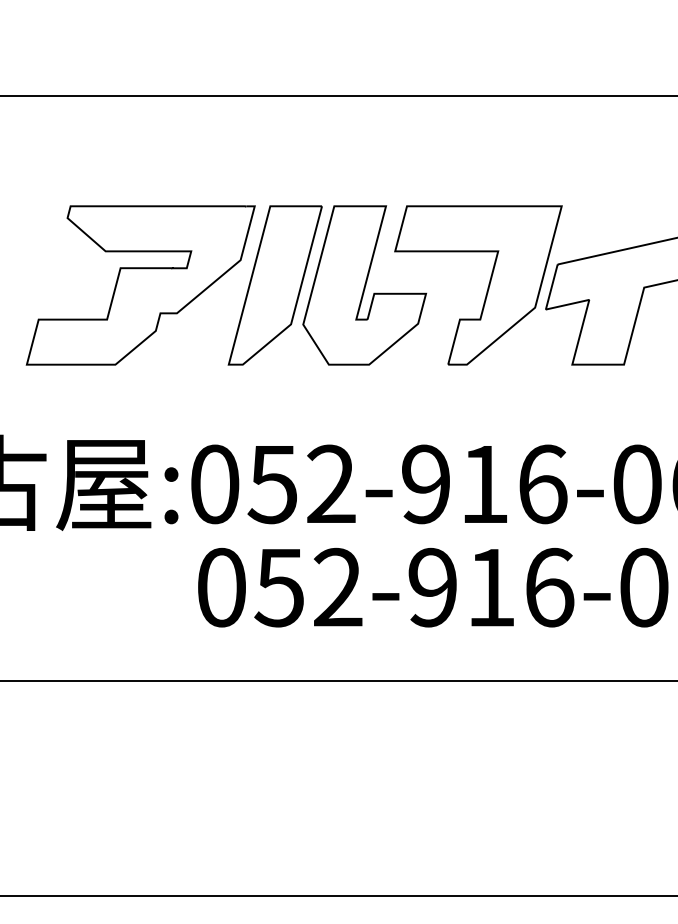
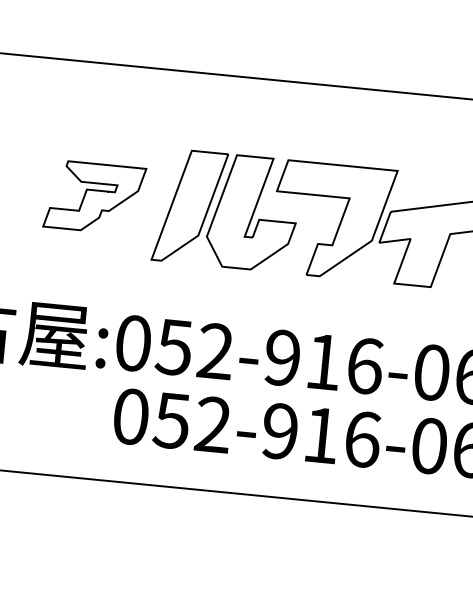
part: (140, 285) -> (94, 197), size x0.6

